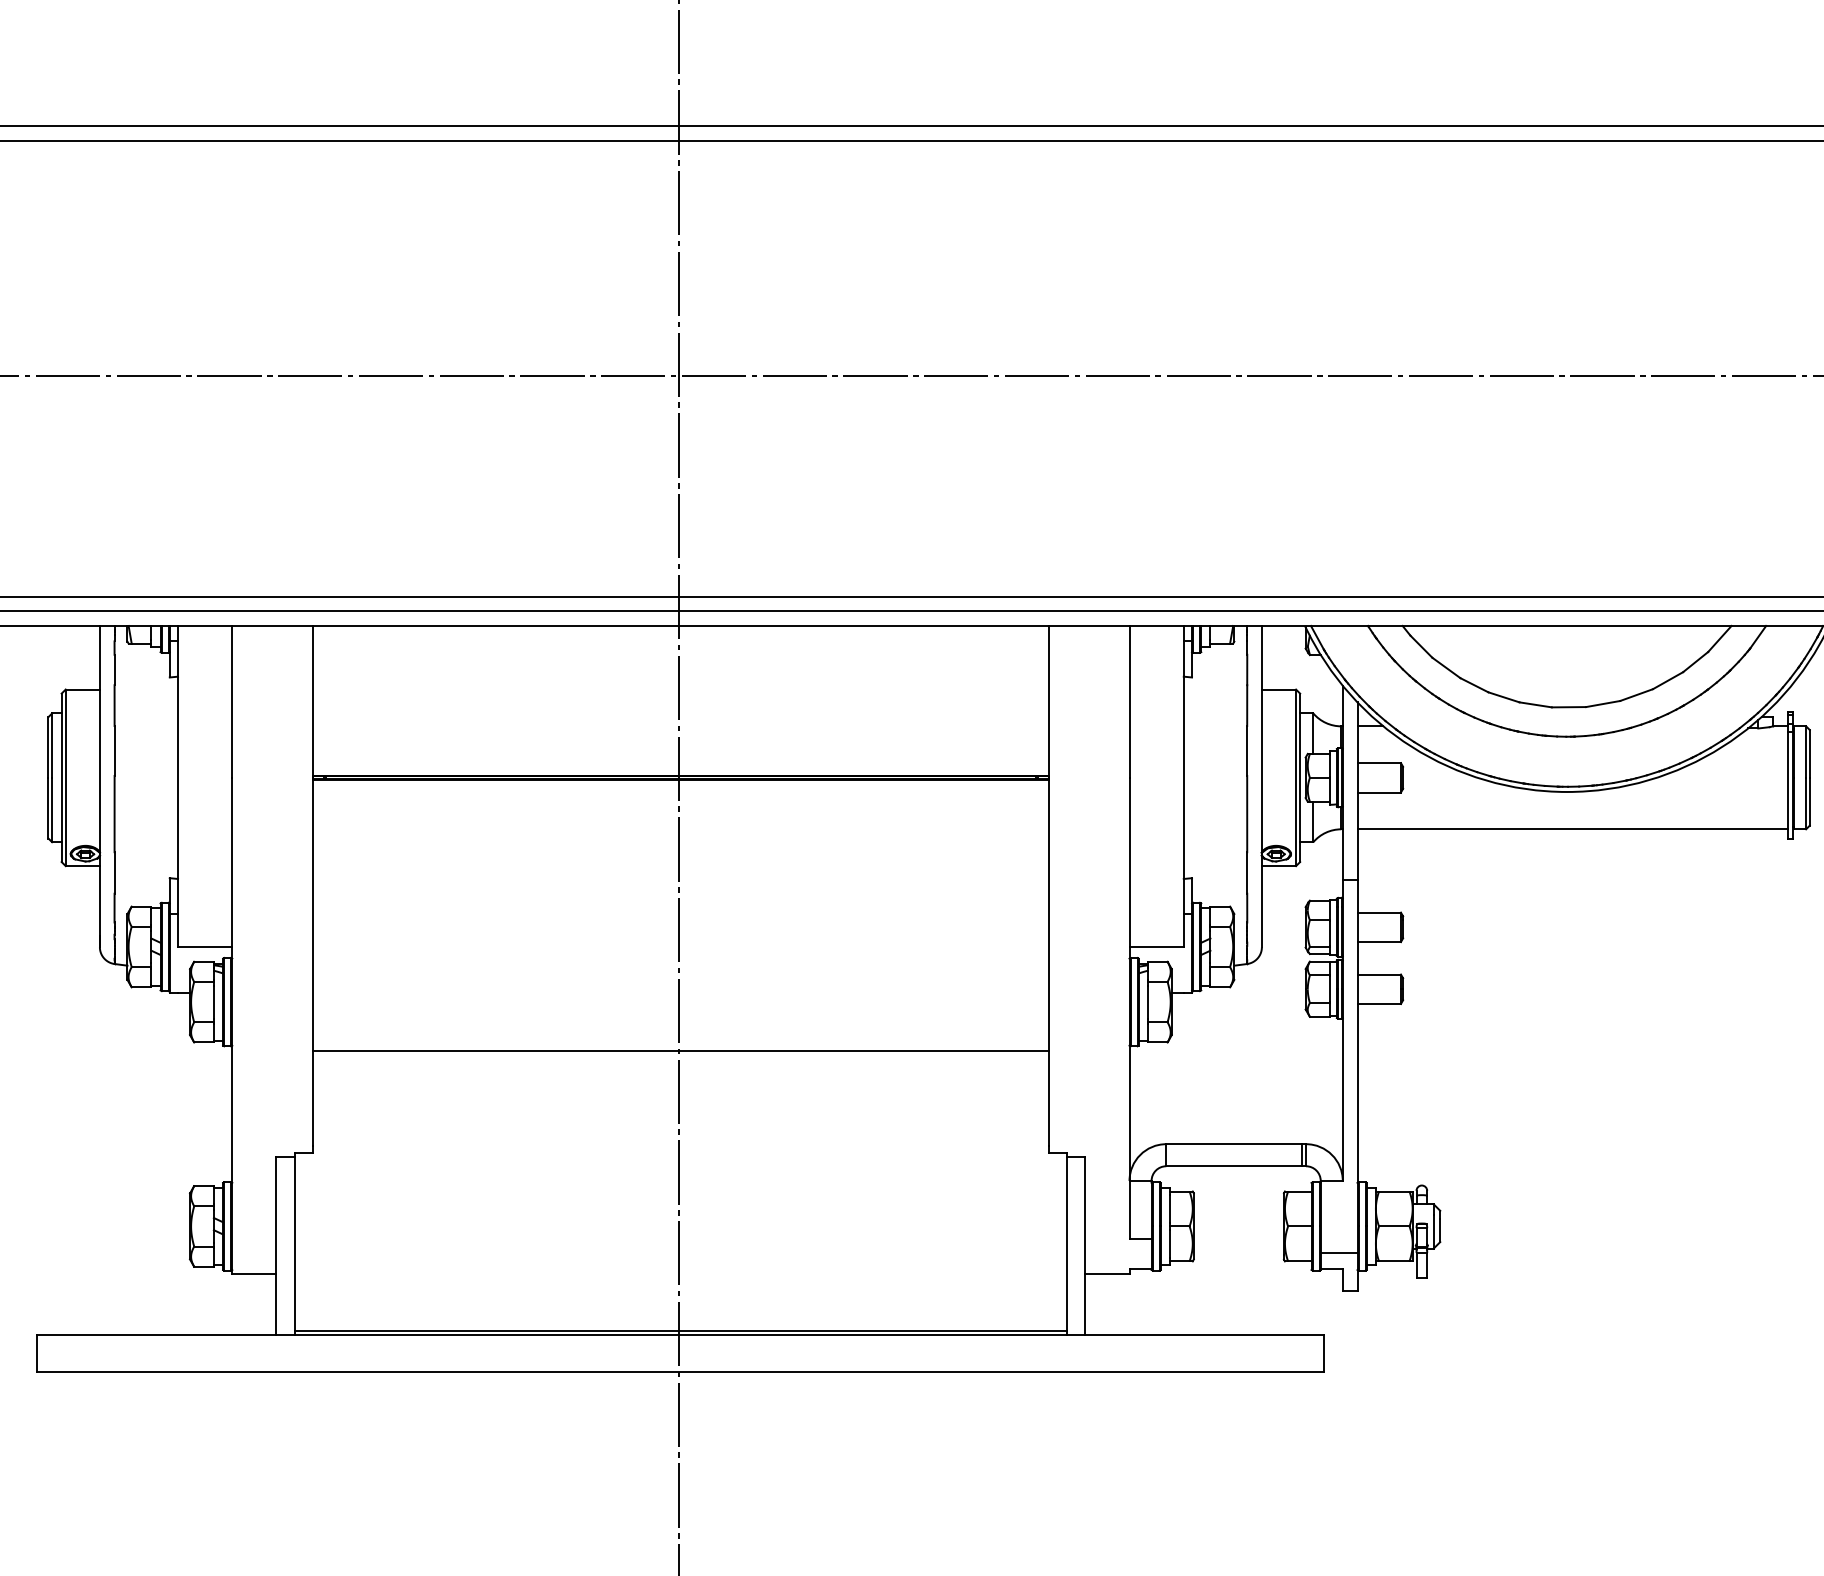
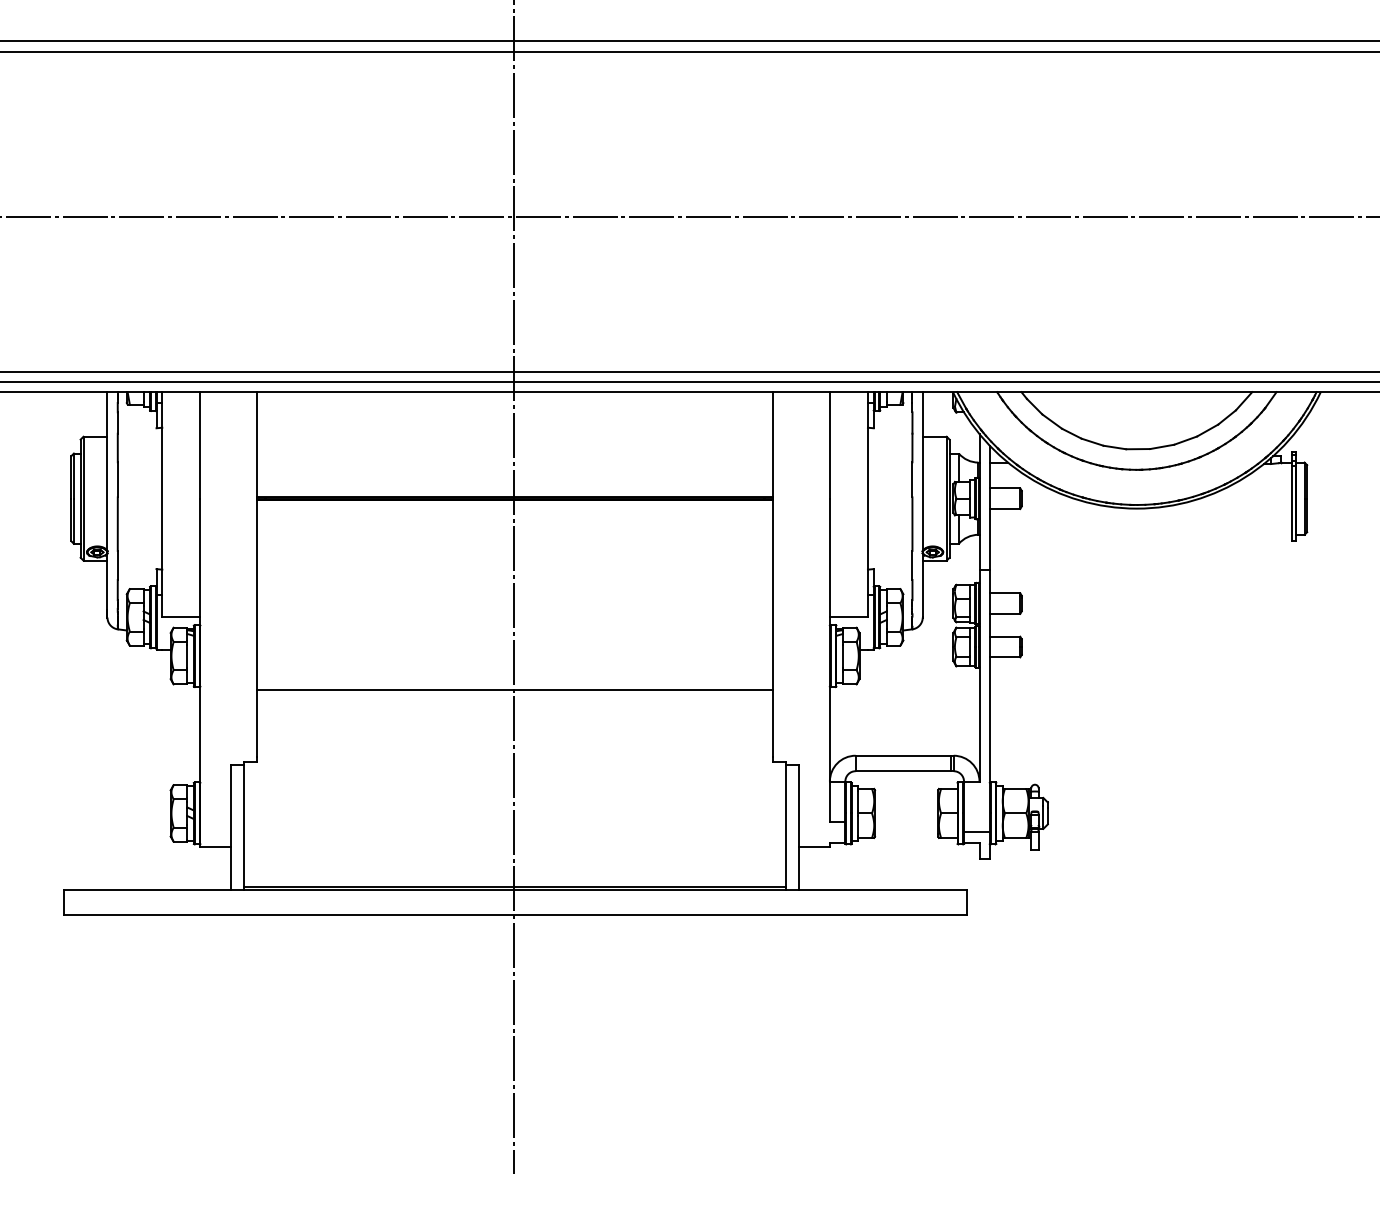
line: (1572, 828) -> (1140, 534), removed

